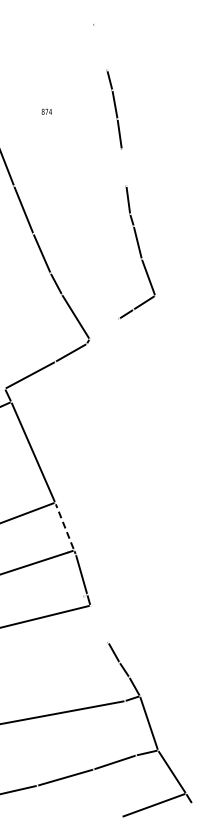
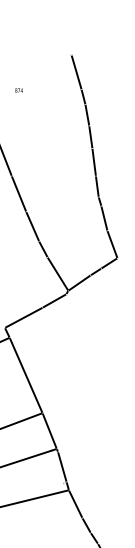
line: (100, 47) -> (76, 72), added
text: (46, 111) -> (18, 90), moved
line: (124, 167) -> (94, 162), added
line: (104, 328) -> (79, 282), added
line: (64, 526) -> (49, 431), dashed -> solid
line: (99, 624) -> (75, 504), added

